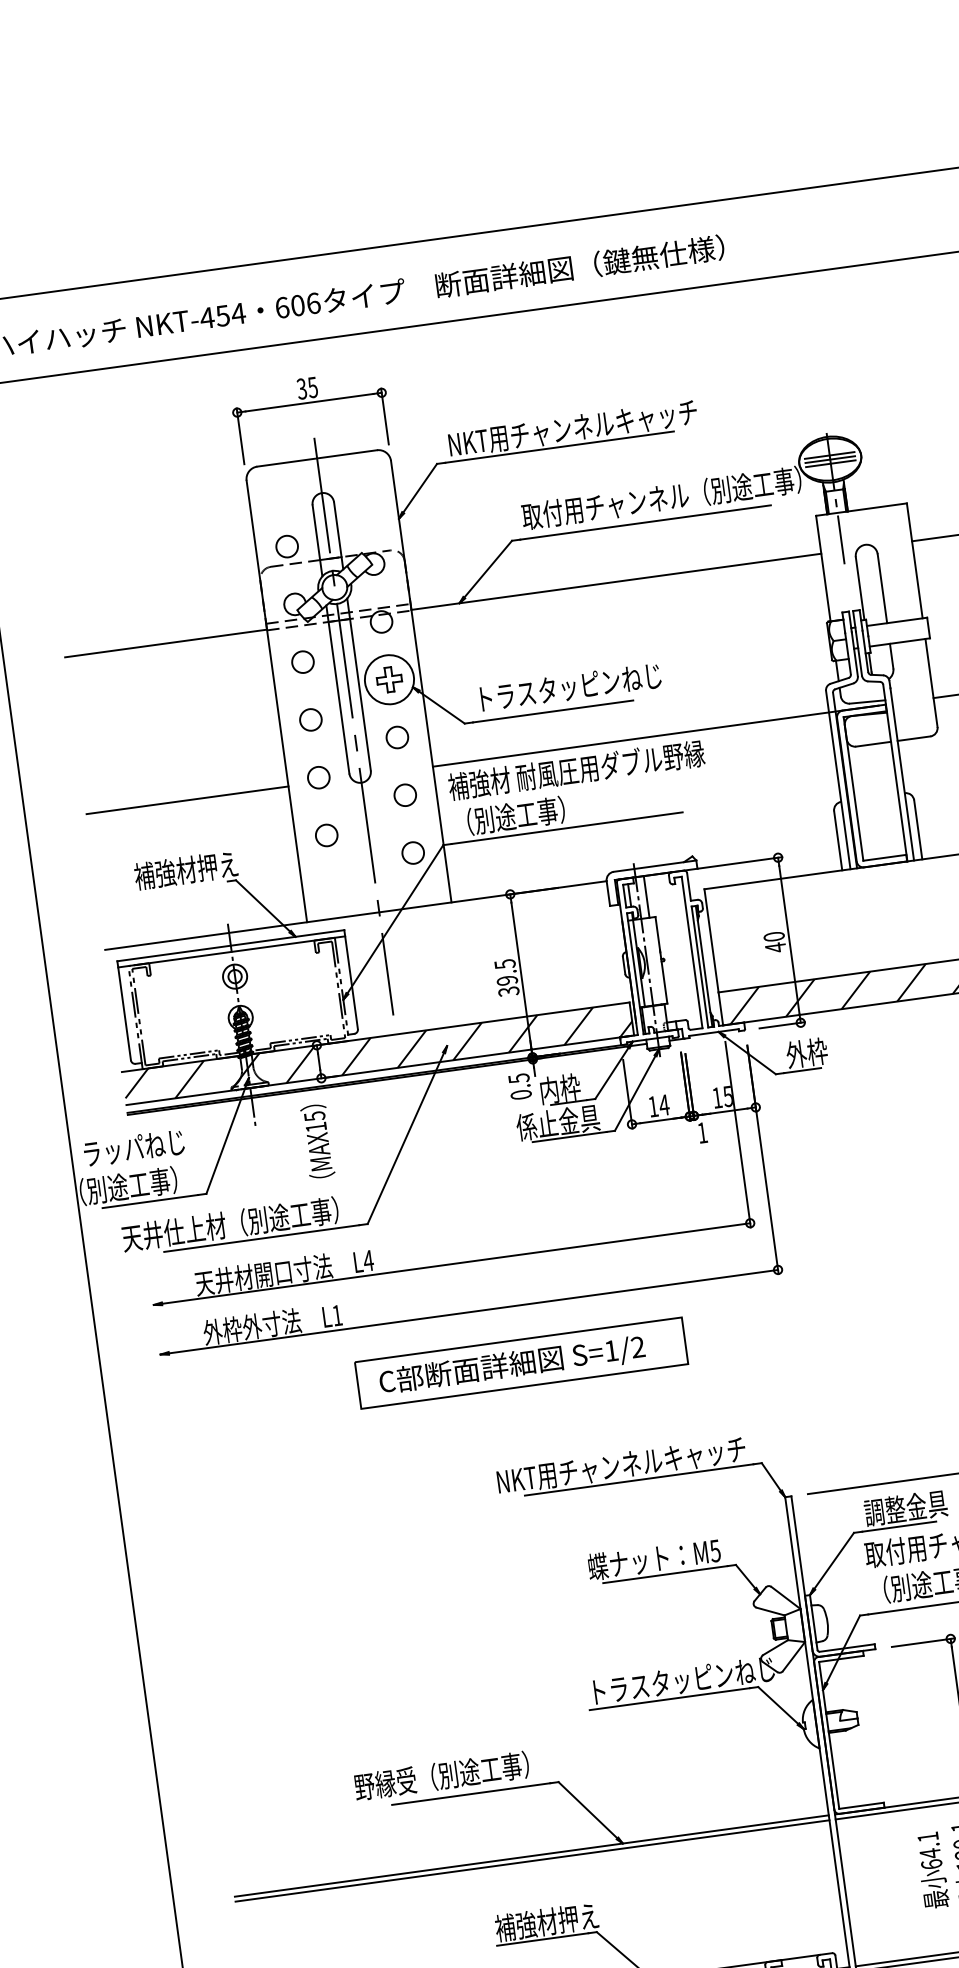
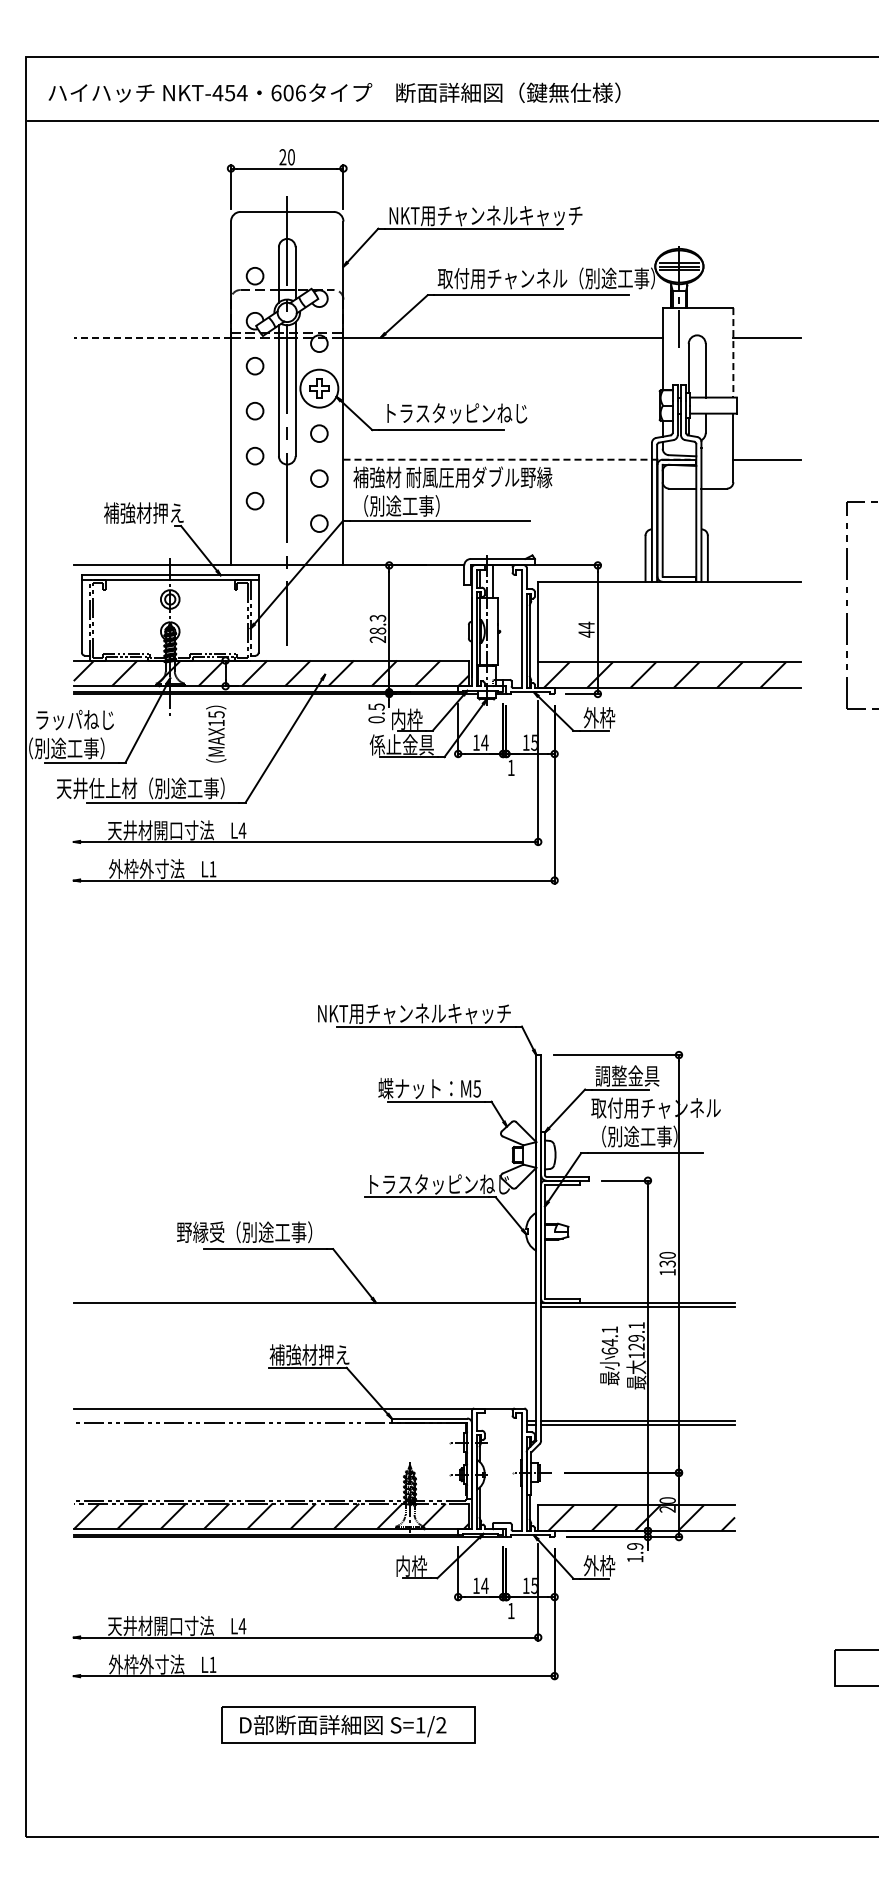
text: (306, 388) -> (286, 157), 35 -> 20
line: (914, 560) -> (733, 352), solid -> dashed
line: (166, 643) -> (152, 337), solid -> dashed
line: (656, 735) -> (517, 459), solid -> dashed
line: (187, 800) -> (152, 459), removed
text: (774, 936) -> (586, 625), 40 -> 44
text: (506, 977) -> (377, 628), 39.5 -> 28.3
part: (521, 1362) -> (348, 924), removed
line: (531, 1860) -> (304, 1306), removed

